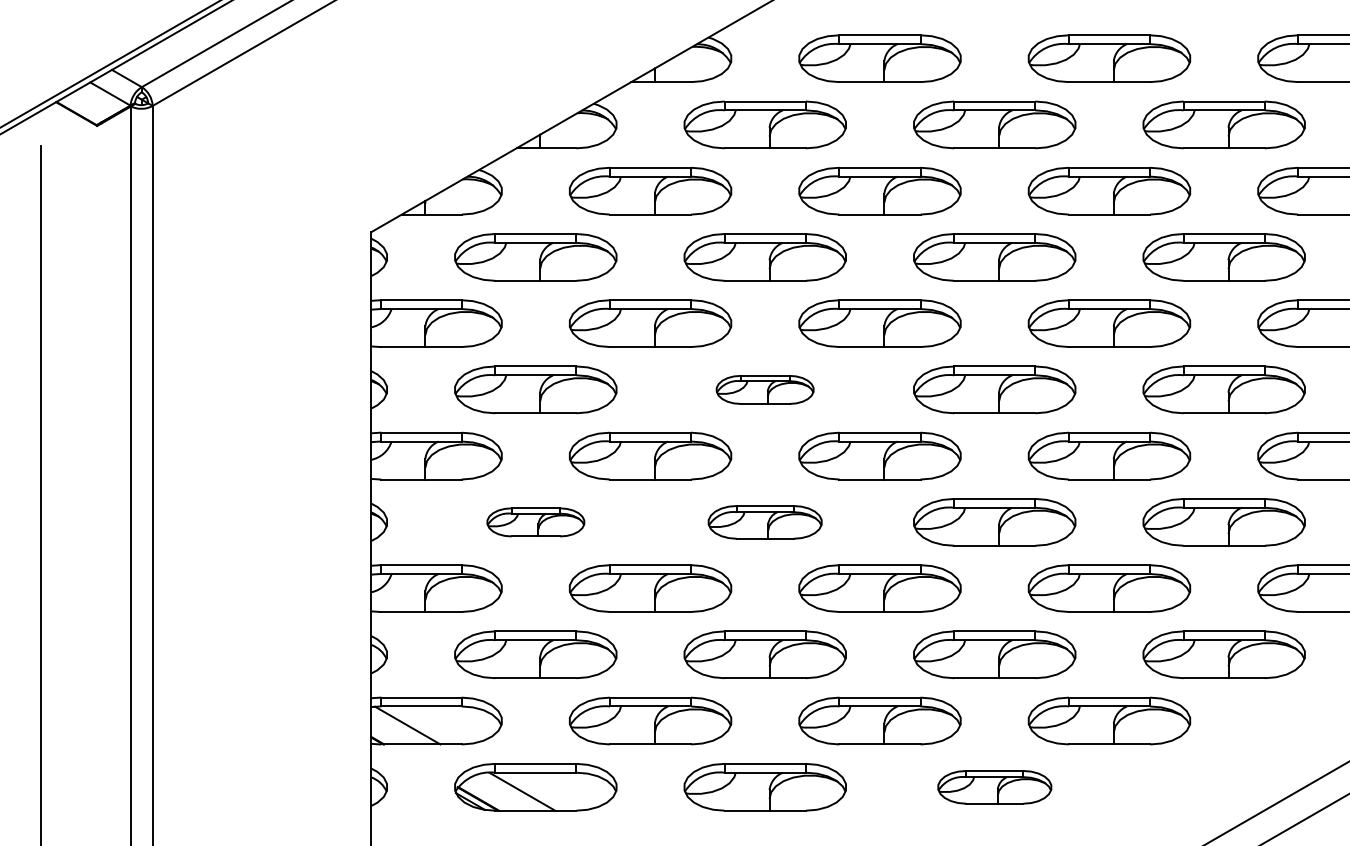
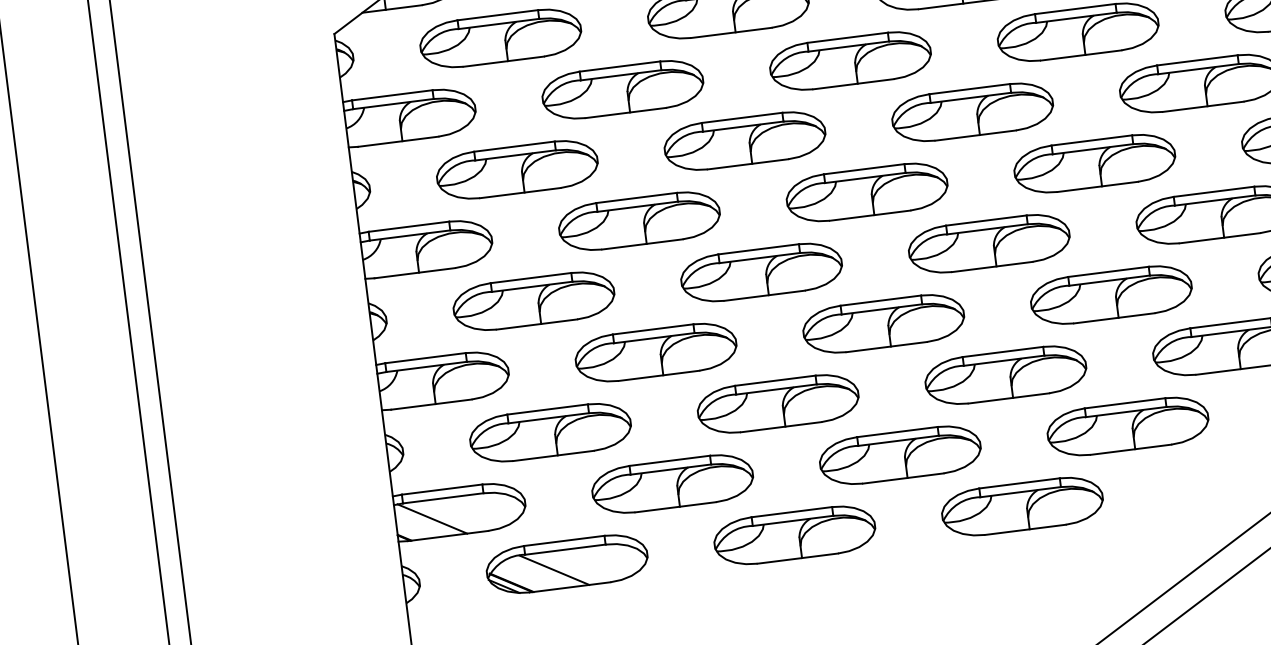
part: (764, 389) -> (744, 140), size x1.67
part: (535, 522) -> (533, 301), size x1.67
part: (764, 522) -> (760, 272), size x1.43
part: (994, 787) -> (1022, 506), size x1.43

